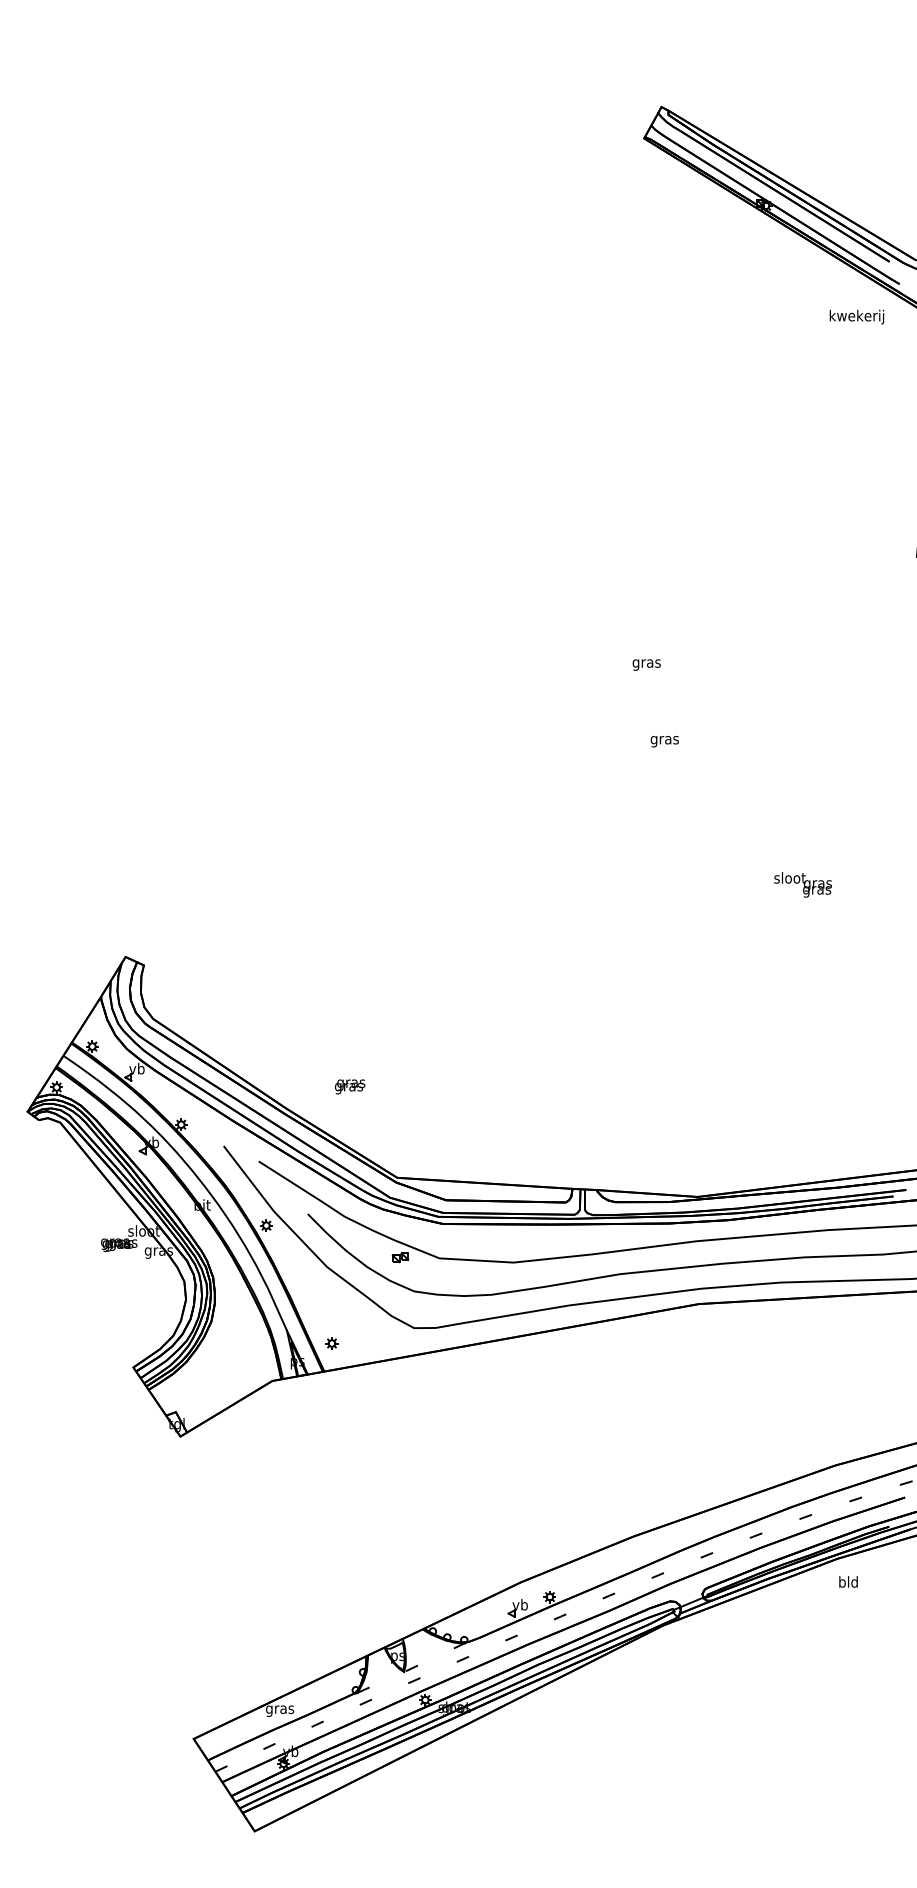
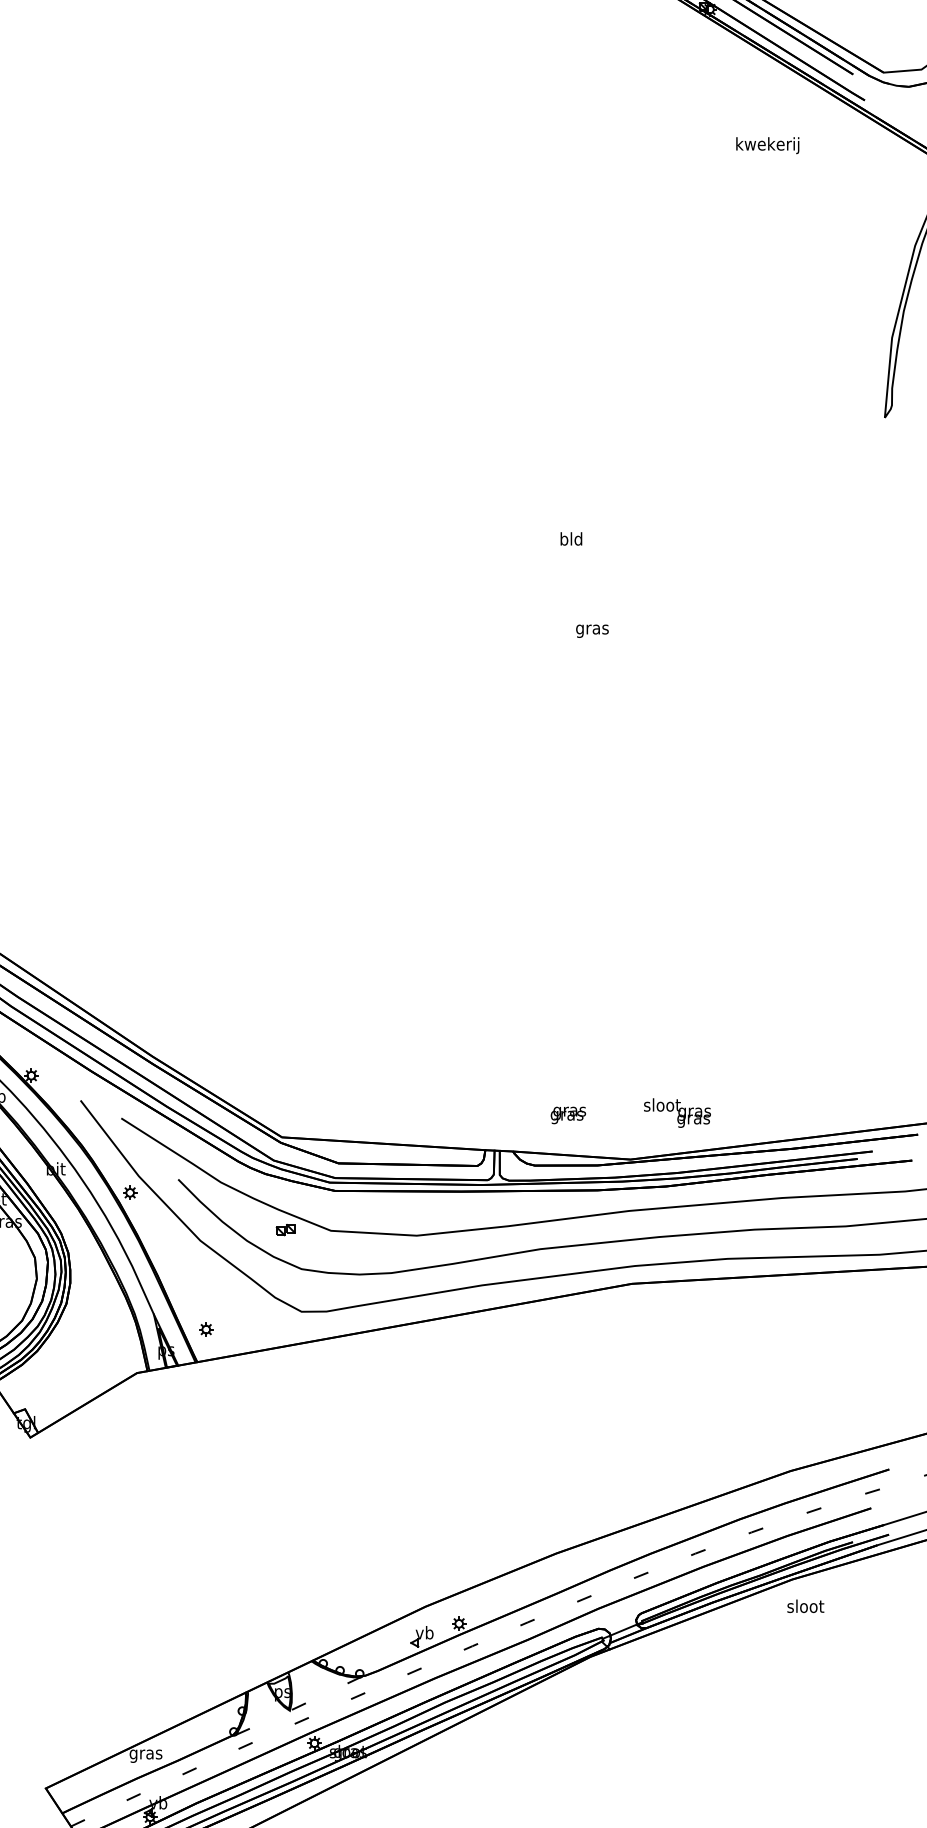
text: (856, 316) -> (767, 144), moved
text: (646, 663) -> (571, 540), gras -> bld
text: (802, 884) -> (676, 1112), moved
text: (350, 1086) -> (568, 1114), moved
text: (848, 1581) -> (805, 1605), bld -> sloot

